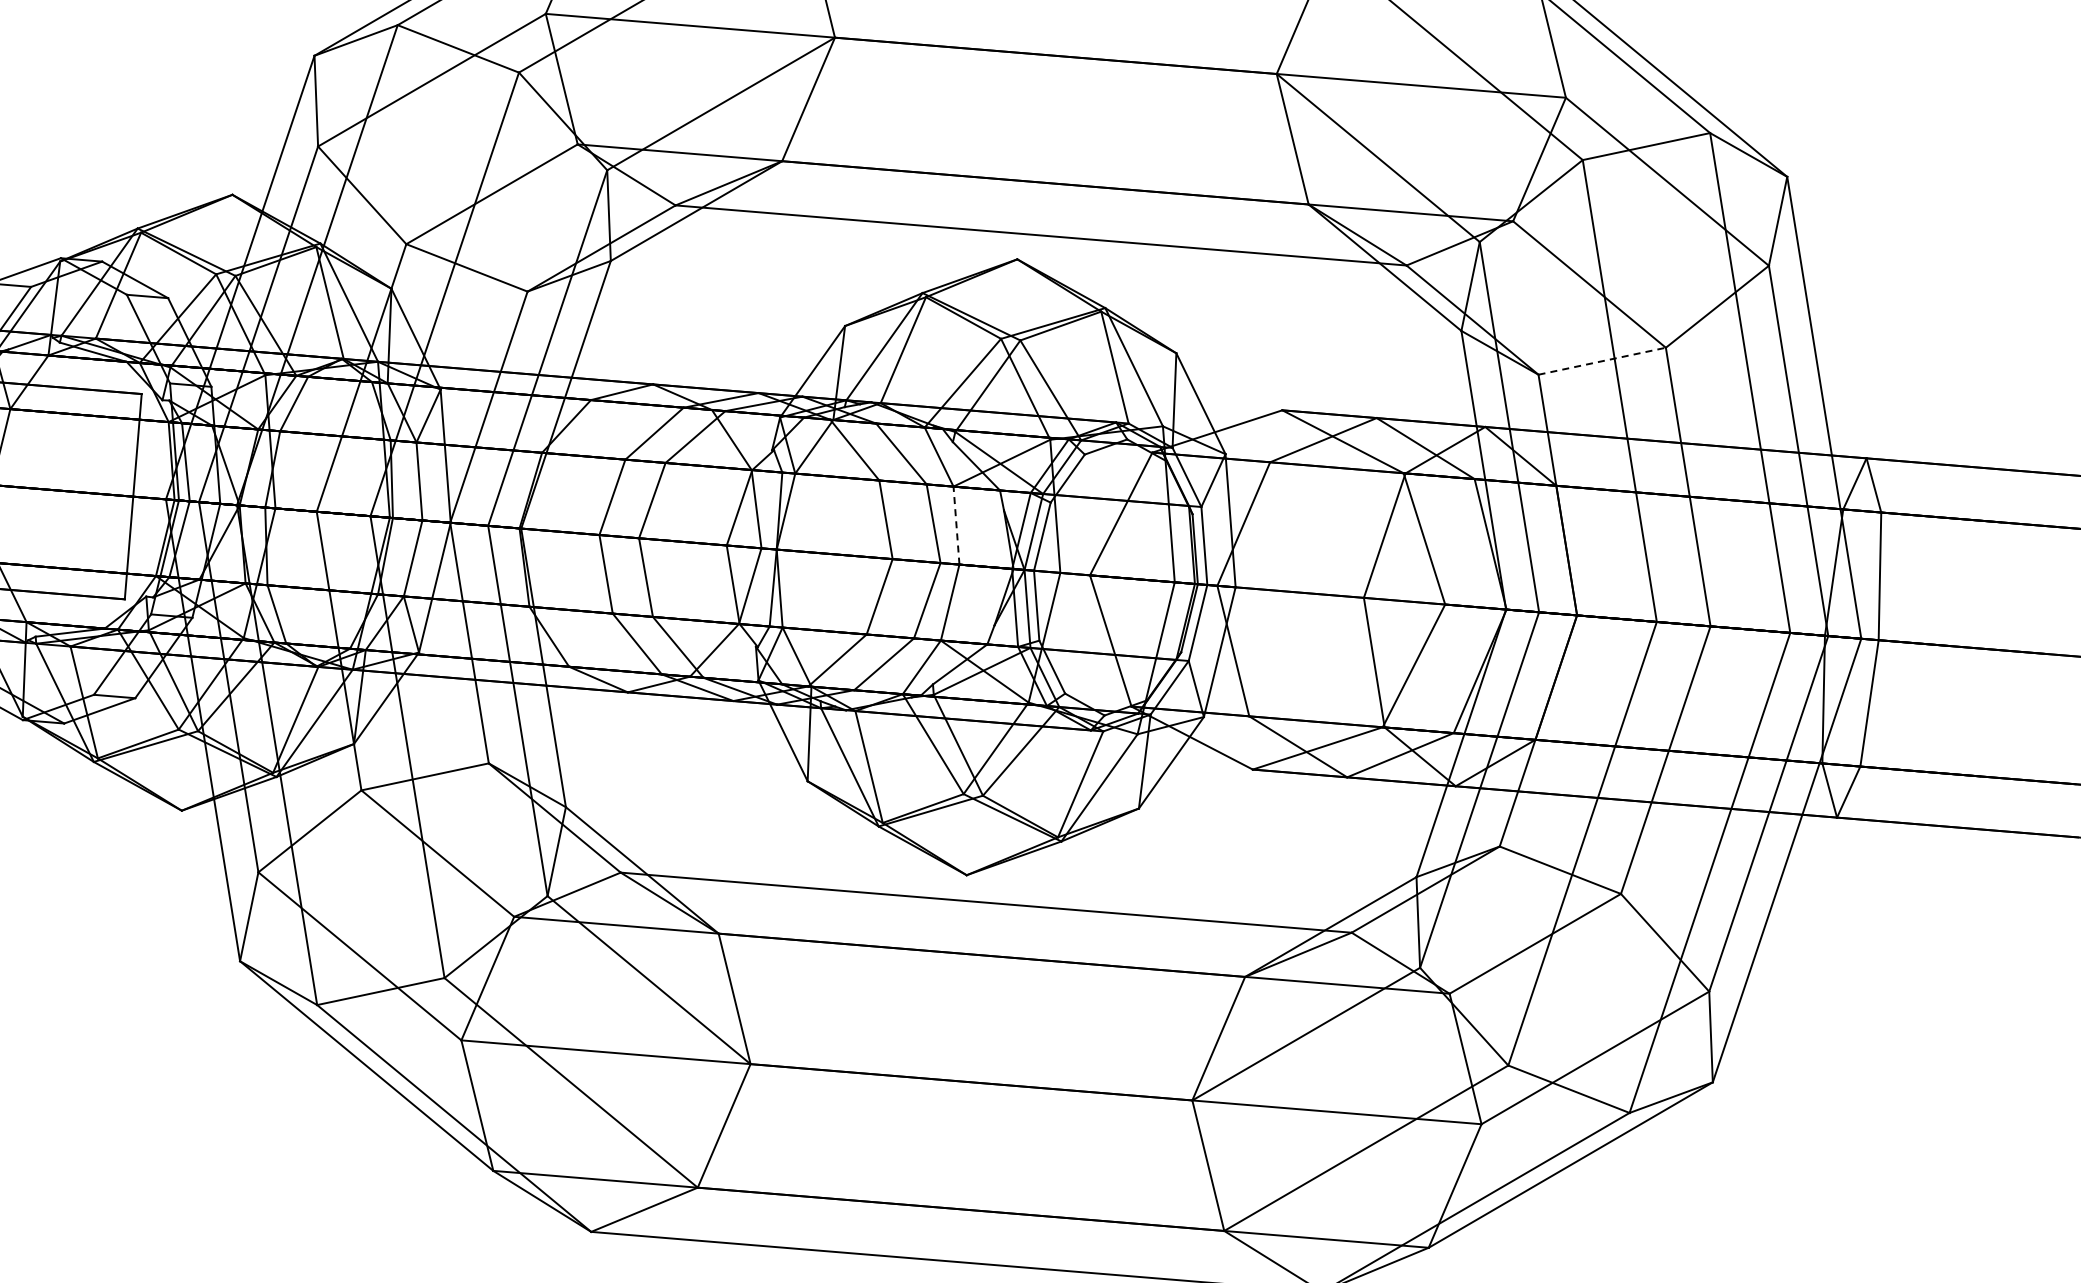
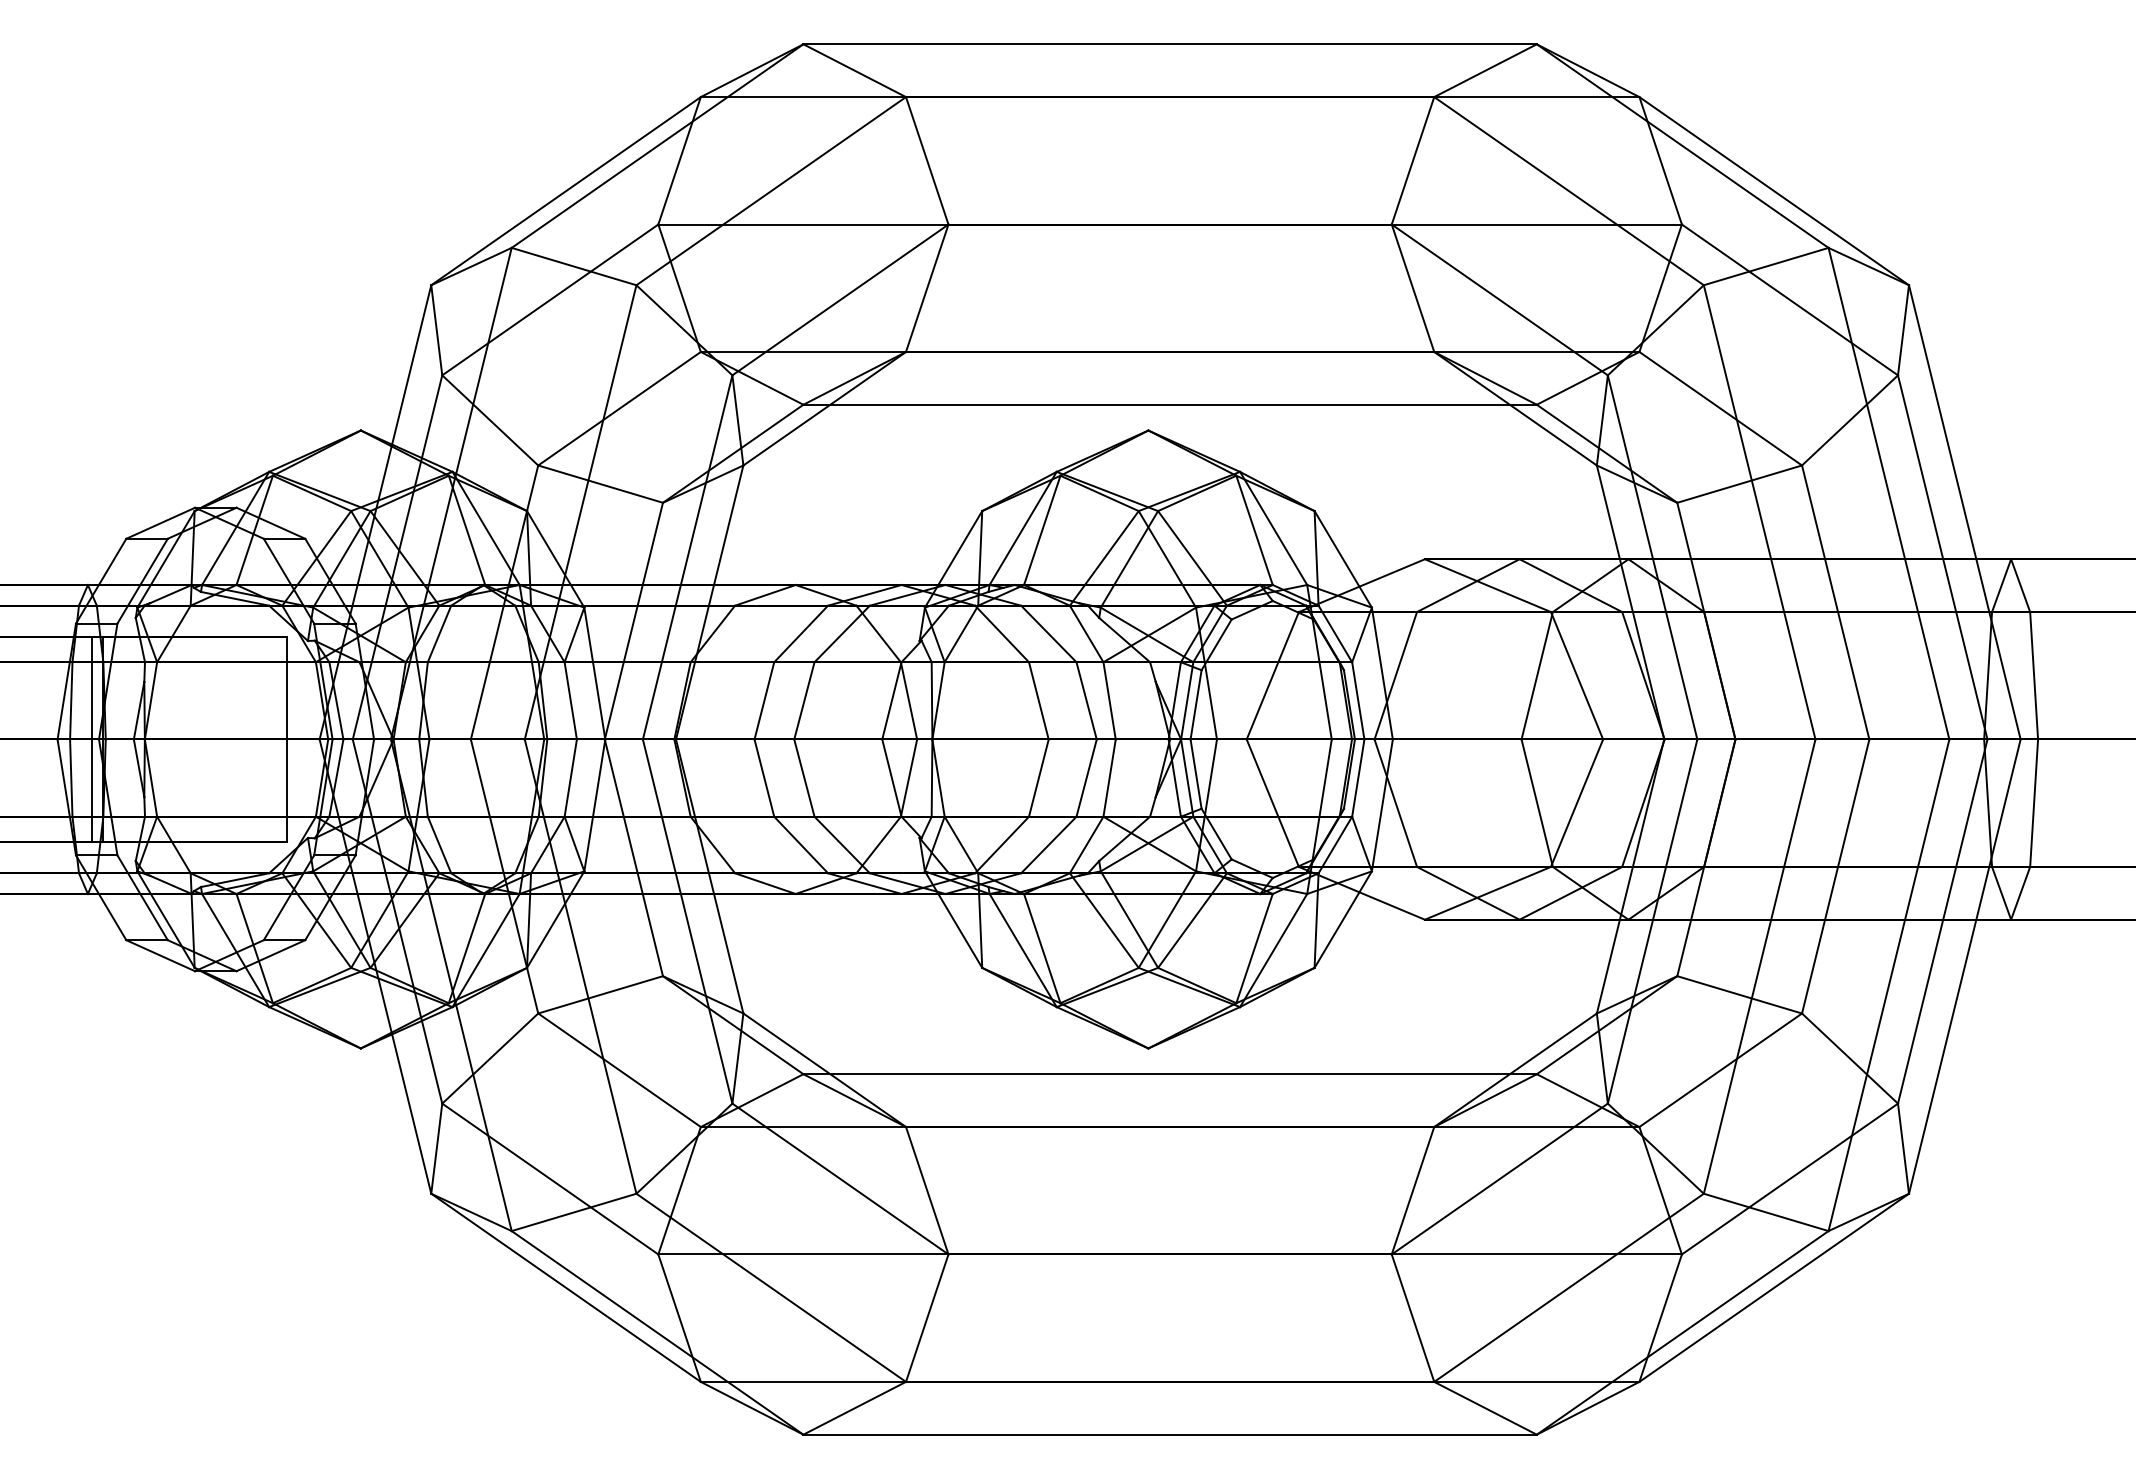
line: (1603, 361) -> (1740, 484), dashed -> solid
line: (956, 525) -> (1109, 700), dashed -> solid

